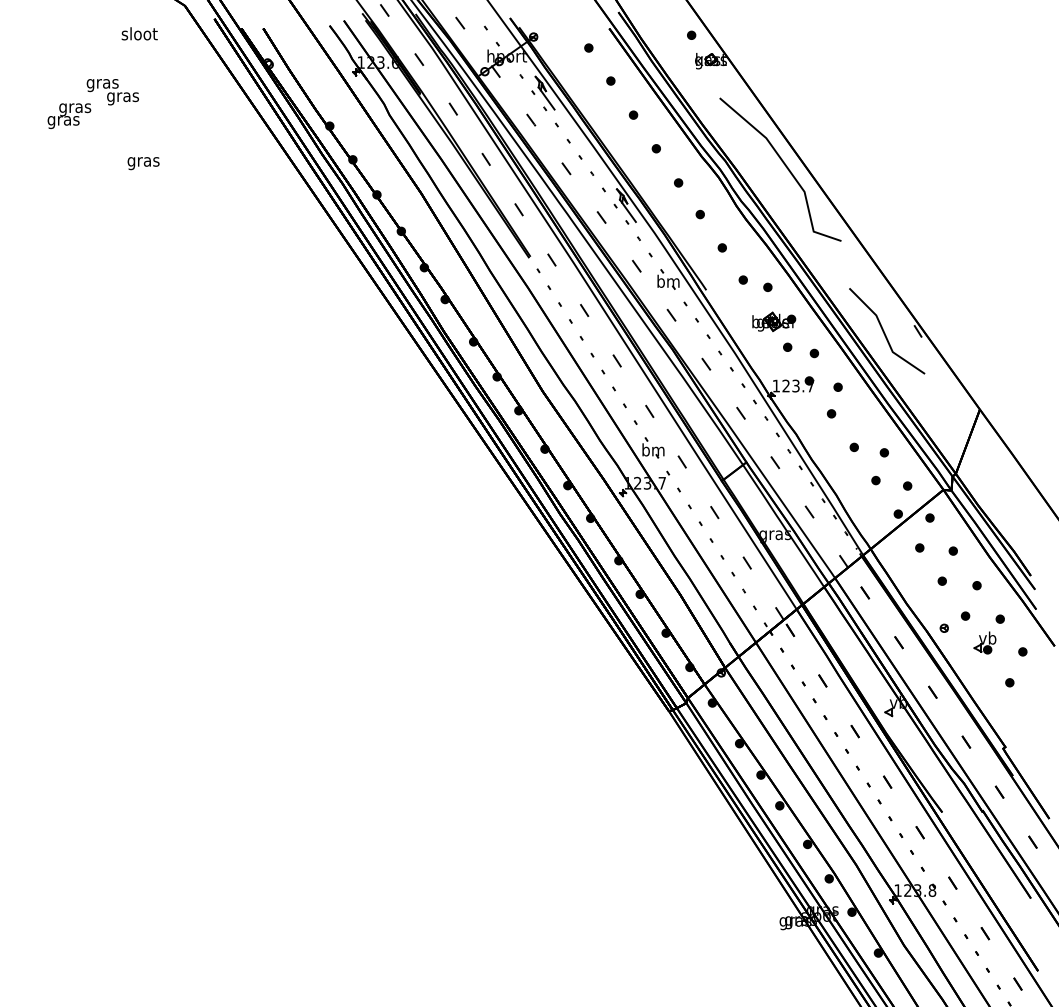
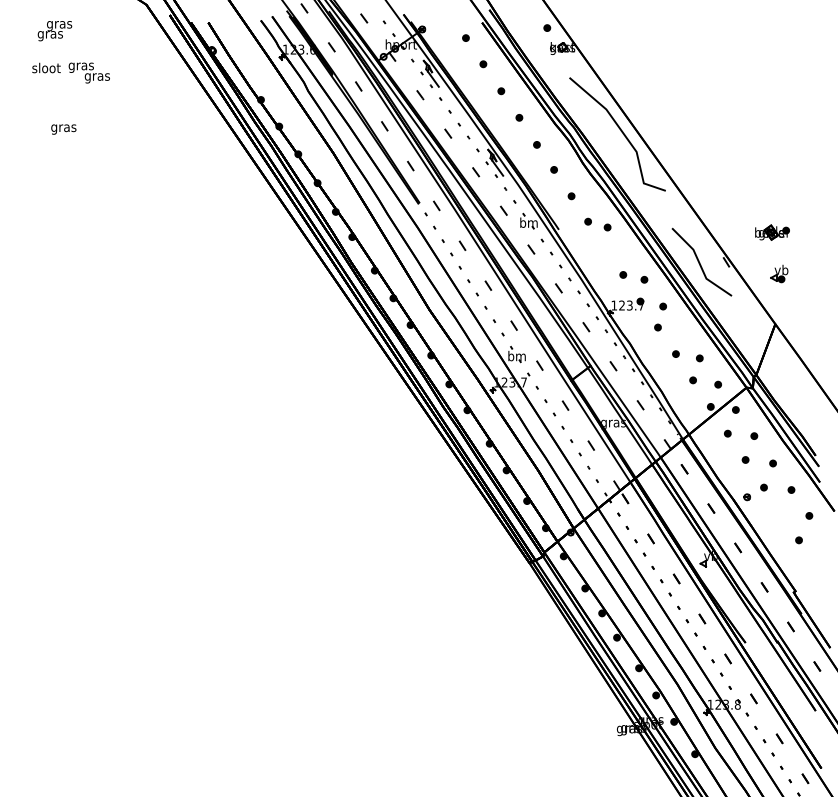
text: (139, 33) -> (46, 67), moved
text: (69, 115) -> (55, 30), moved
text: (143, 163) -> (63, 129), moved
part: (774, 321) -> (772, 232), moved
part: (984, 642) -> (778, 273), moved

